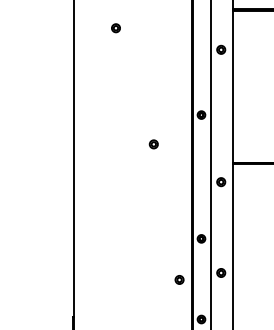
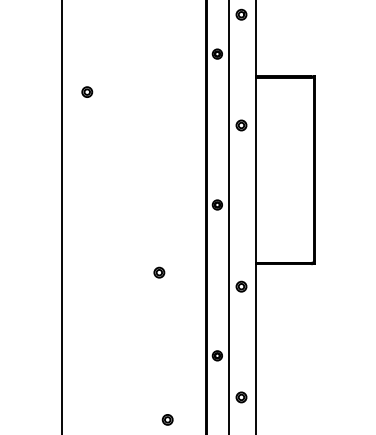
part: (116, 27) -> (87, 91), moved
part: (153, 144) -> (159, 272), moved
part: (179, 279) -> (167, 419), moved

